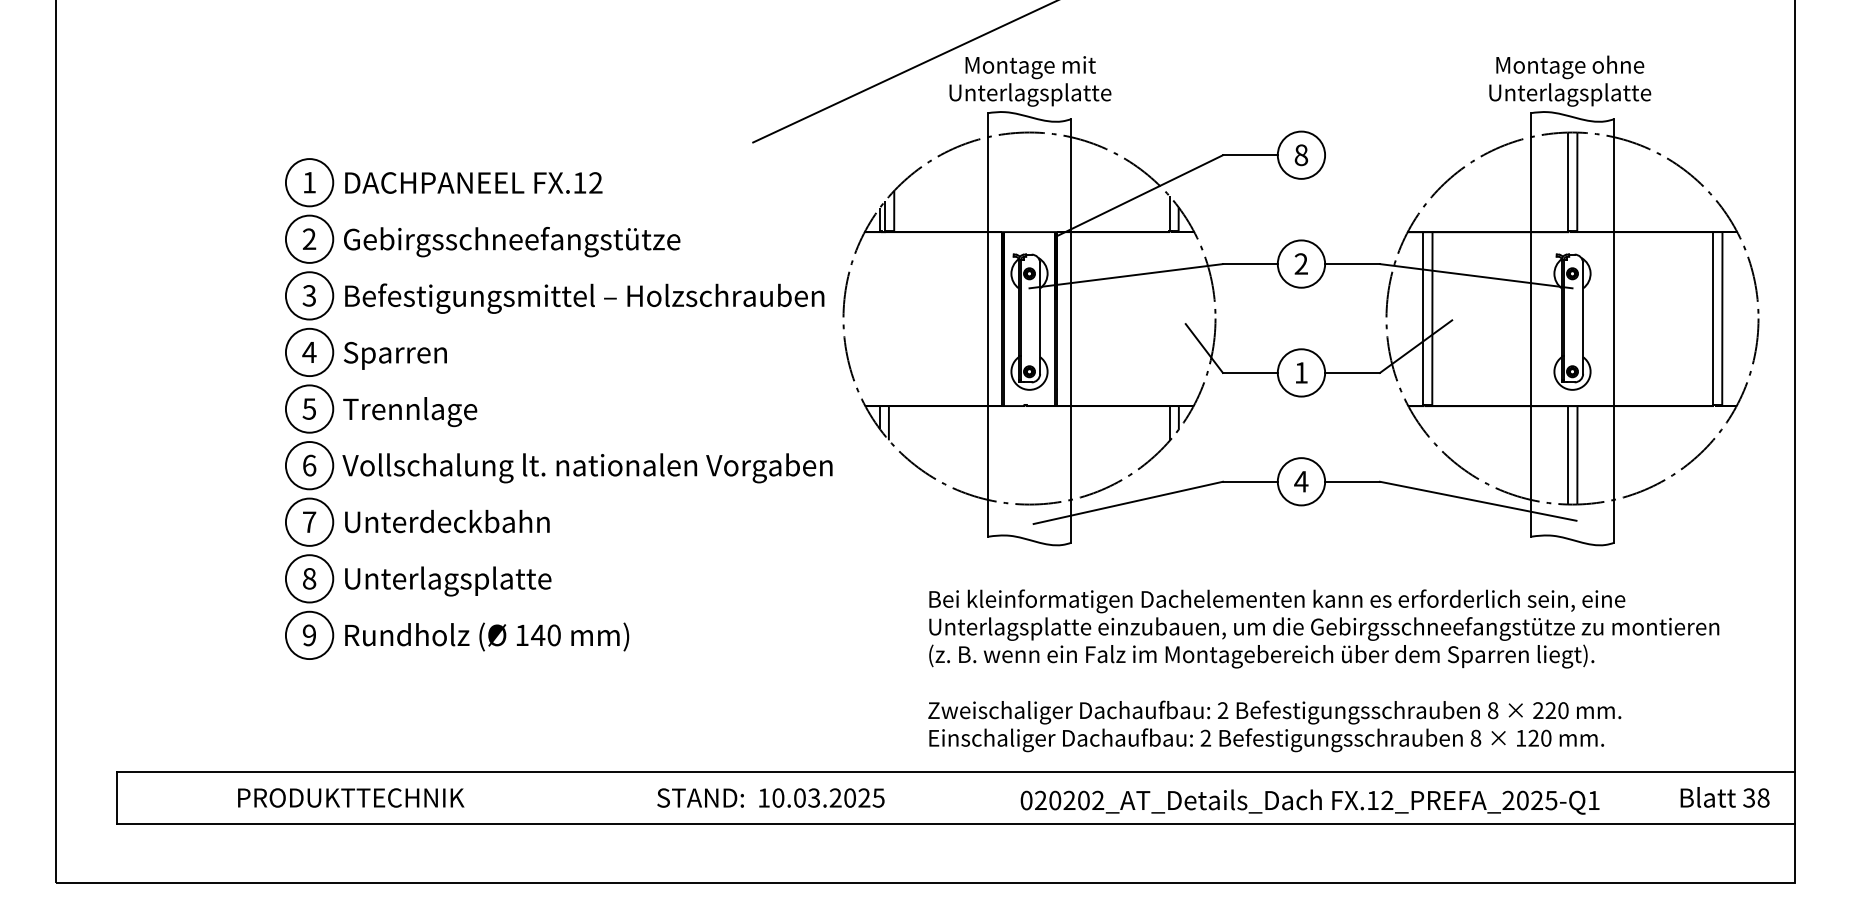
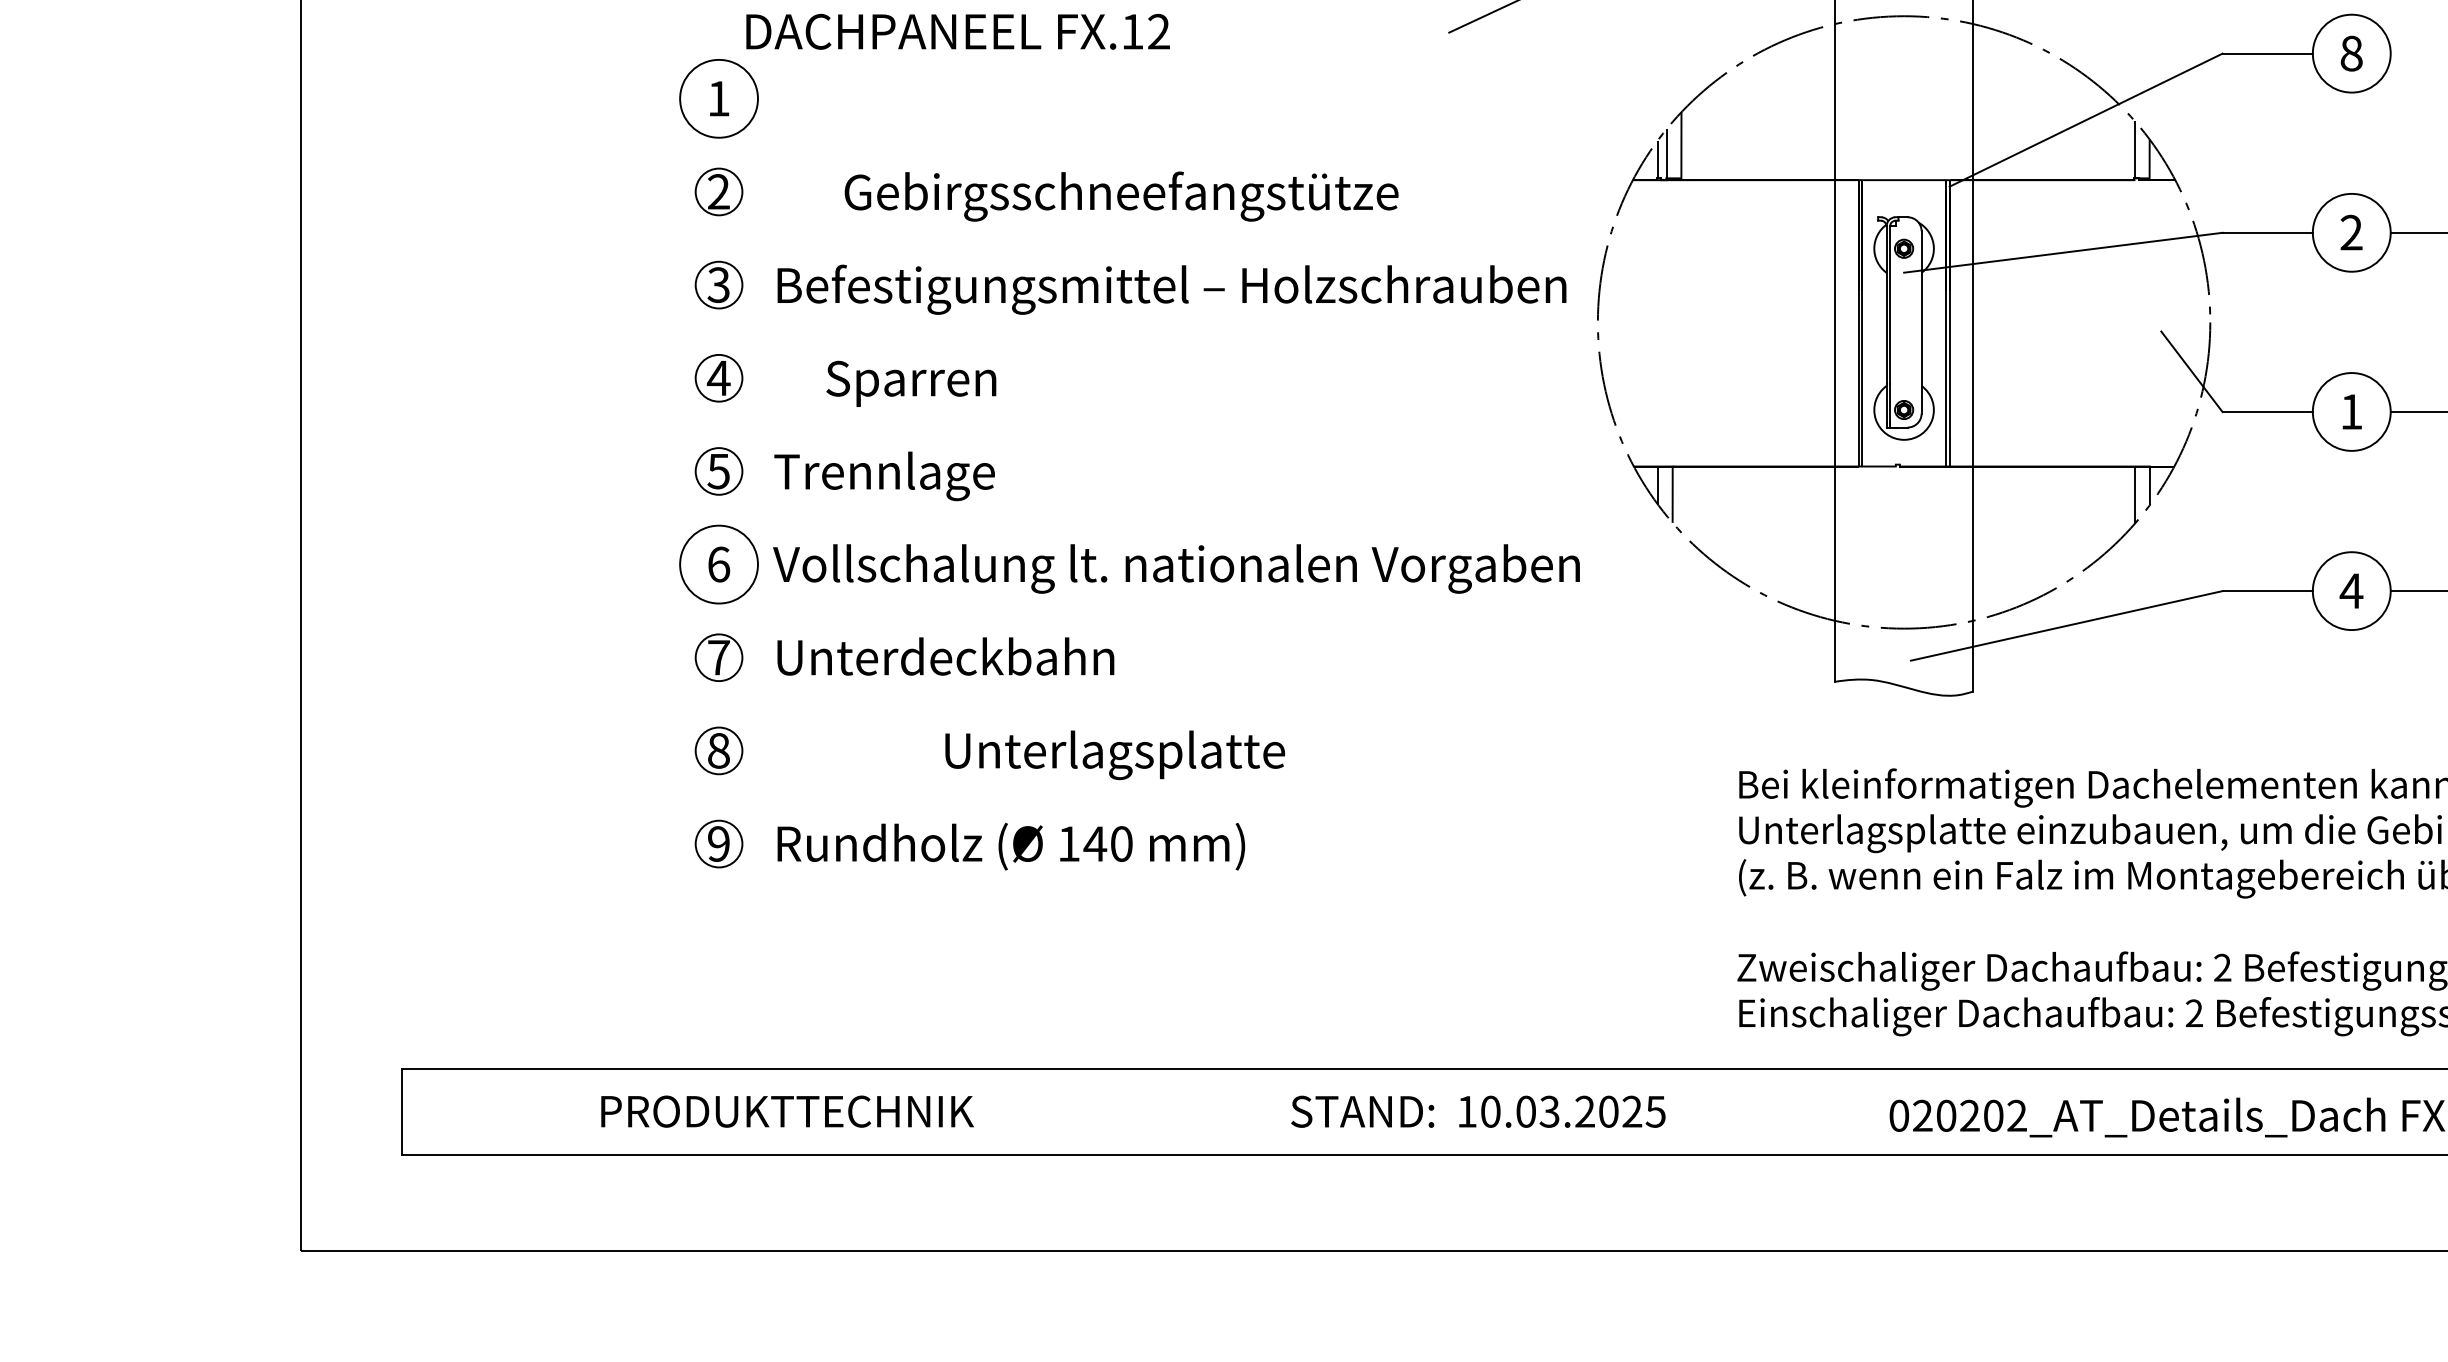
text: (473, 182) -> (957, 31), moved
circle: (309, 238) -> (718, 190), size x0.6
text: (512, 241) -> (1122, 195), moved
circle: (309, 295) -> (718, 284), size x0.6
circle: (309, 352) -> (718, 378), size x0.6
text: (395, 355) -> (911, 383), moved
circle: (309, 408) -> (718, 470), size x0.6
circle: (309, 521) -> (718, 656), size x0.6
circle: (309, 578) -> (718, 750), size x0.6
text: (448, 581) -> (1115, 755), moved
circle: (309, 635) -> (718, 844), size x0.6

